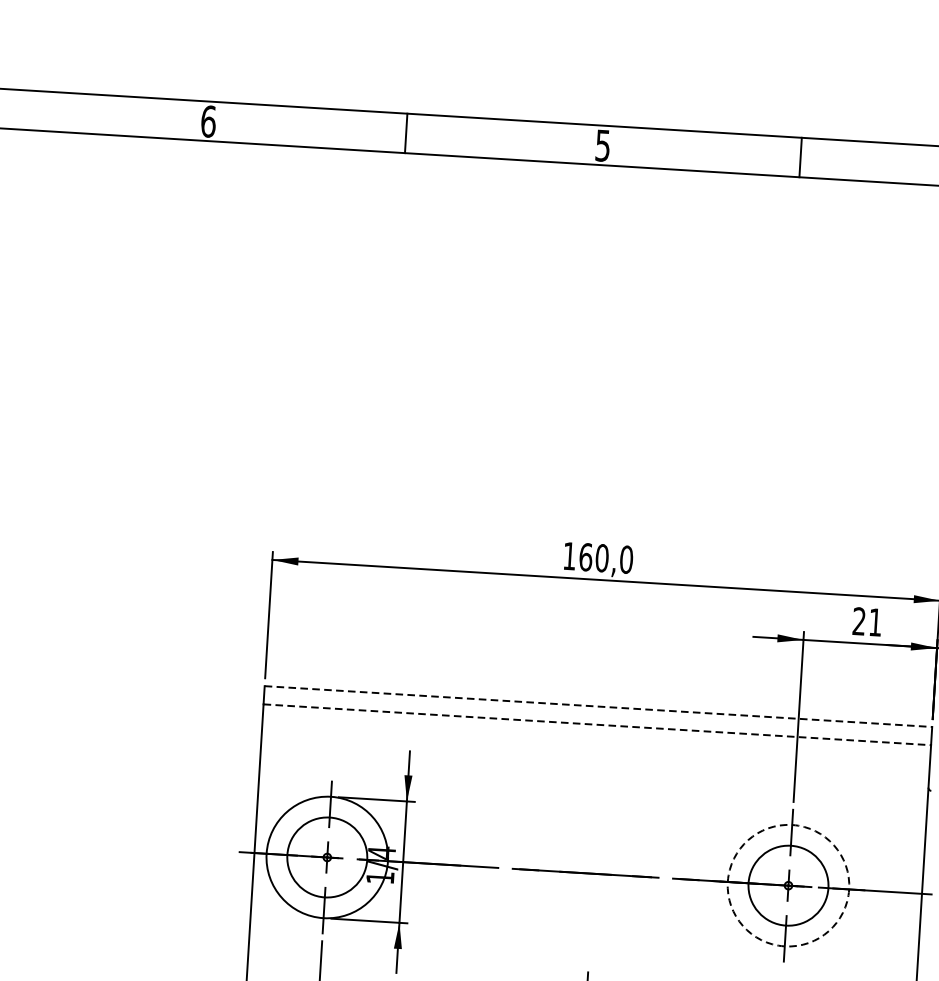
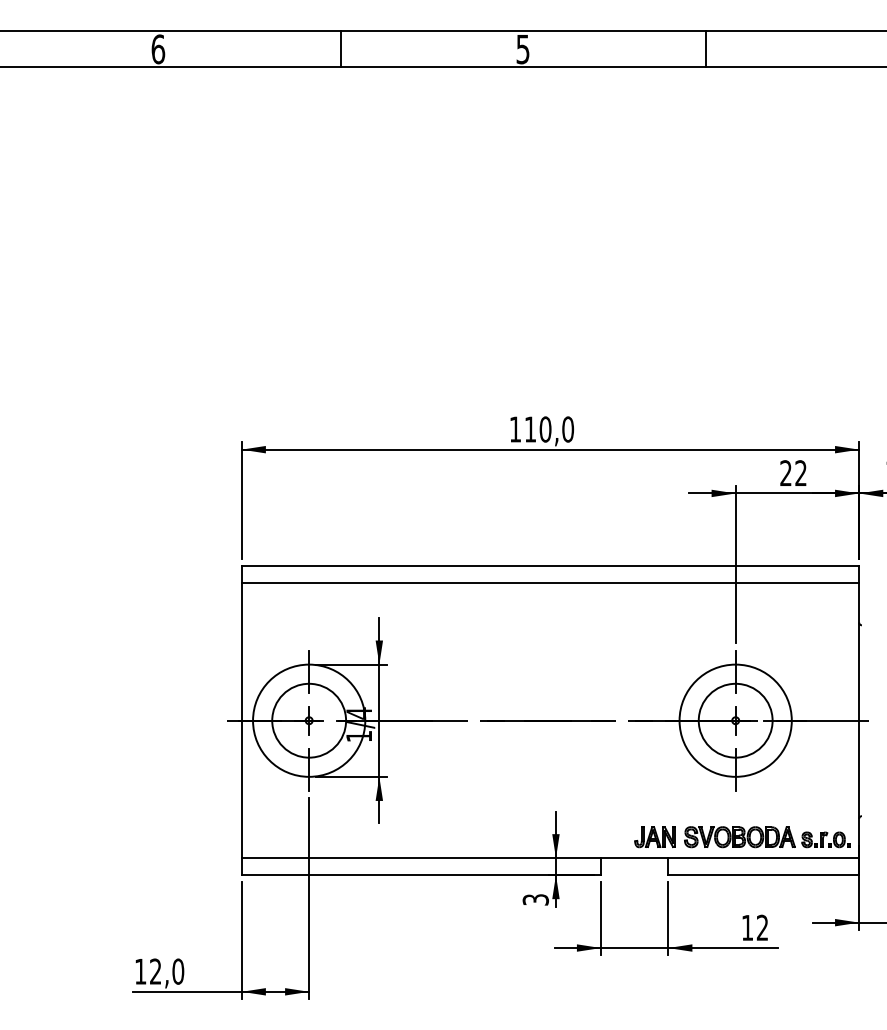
text: (585, 557) -> (530, 429), 160,0 -> 110,0
text: (874, 621) -> (800, 472), 21 -> 22
line: (598, 706) -> (550, 566), dashed -> solid
line: (597, 725) -> (550, 583), dashed -> solid
circle: (788, 885) -> (735, 720), dashed -> solid

